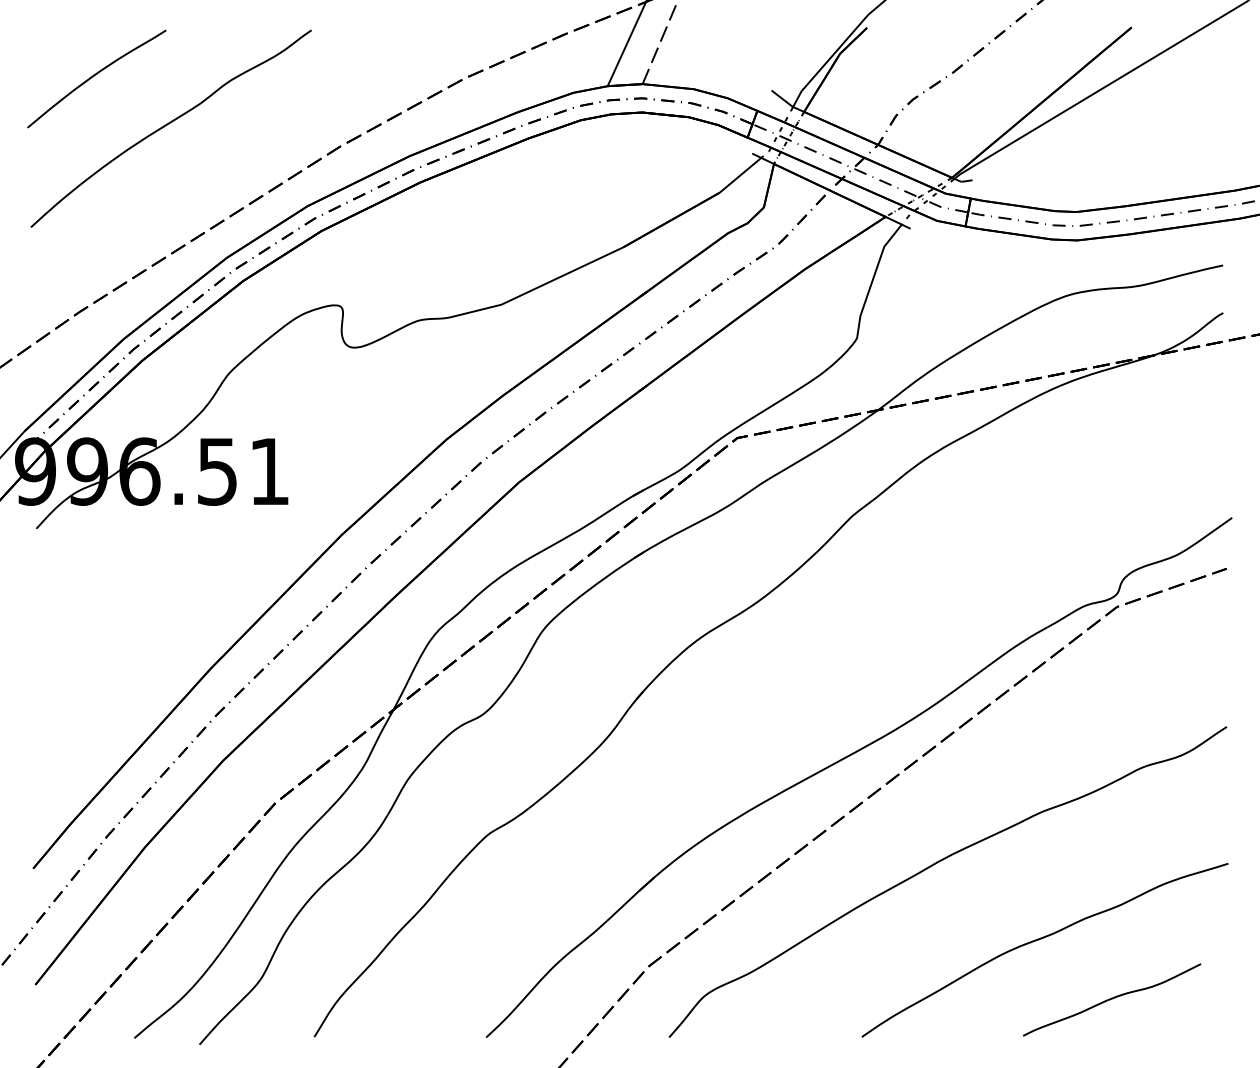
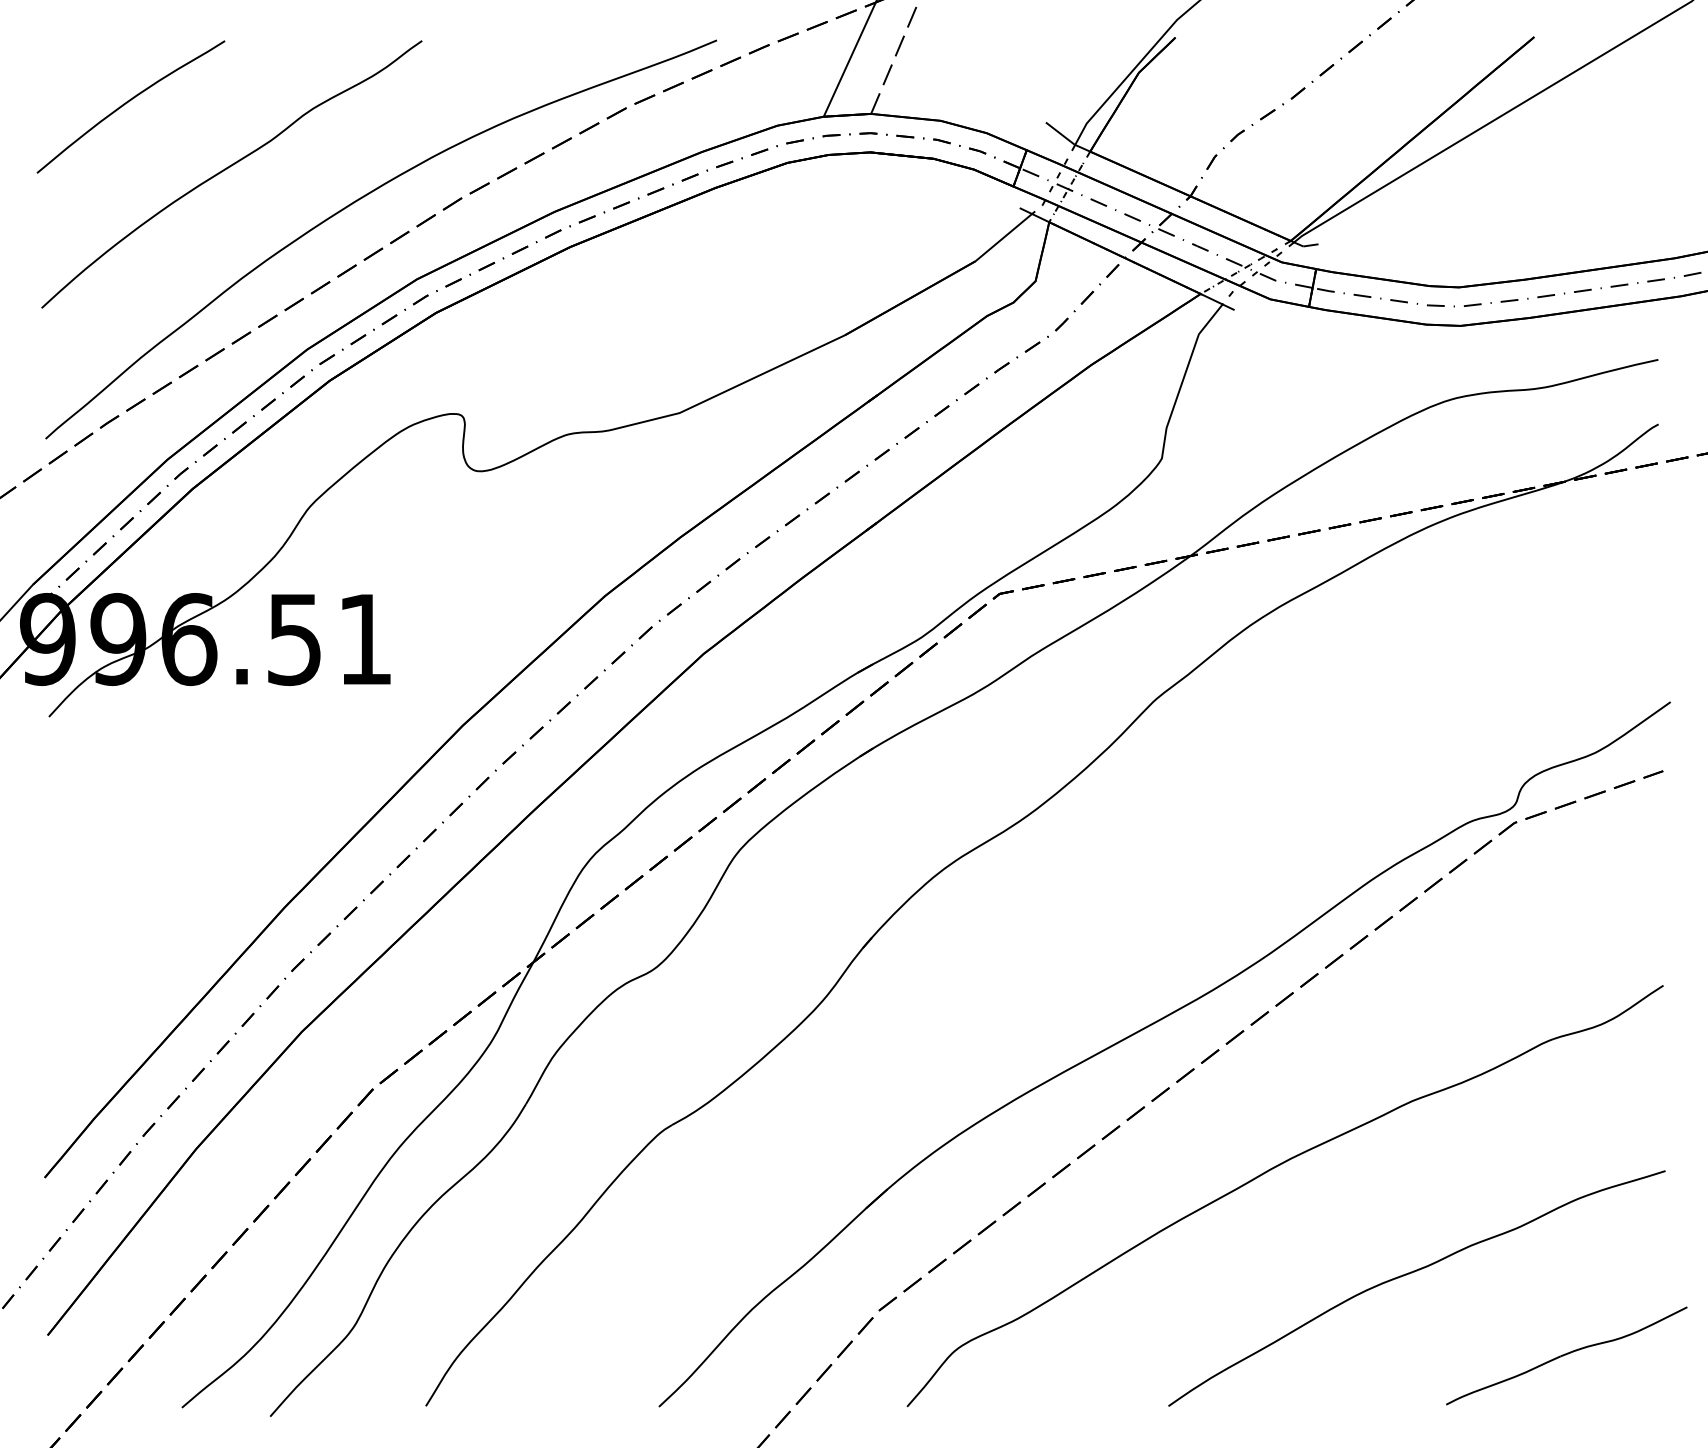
curve: (265, 147) -> (359, 200), added
part: (1111, 999) -> (1566, 1355), moved

